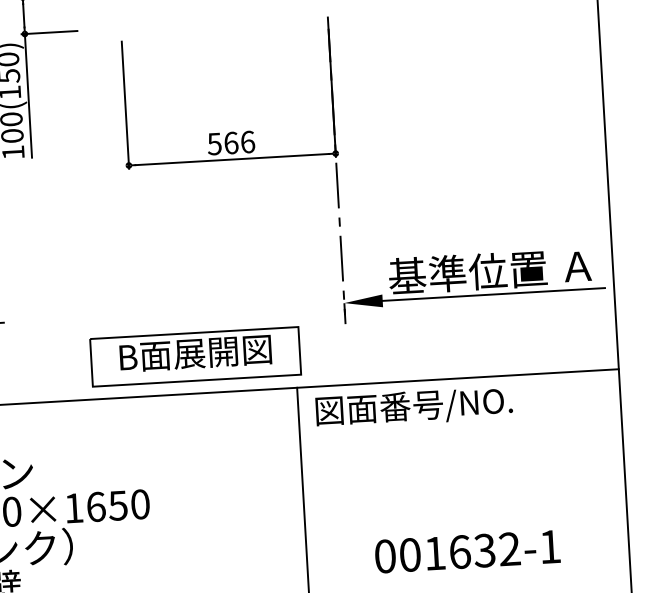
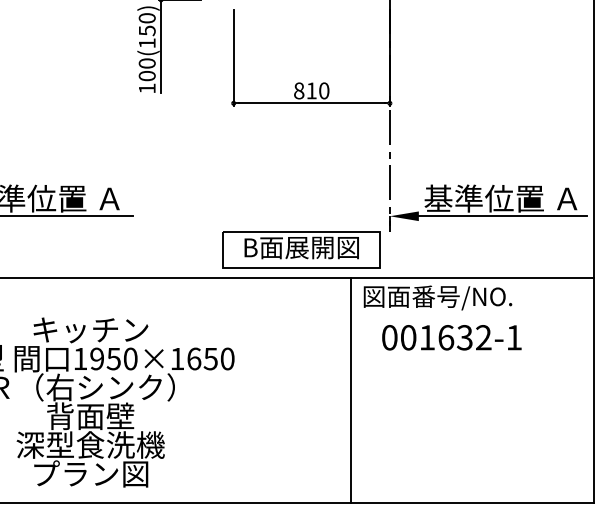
text: (230, 142) -> (311, 90), 566 -> 810
part: (195, 355) -> (301, 249), moved
text: (467, 551) -> (451, 337), moved

